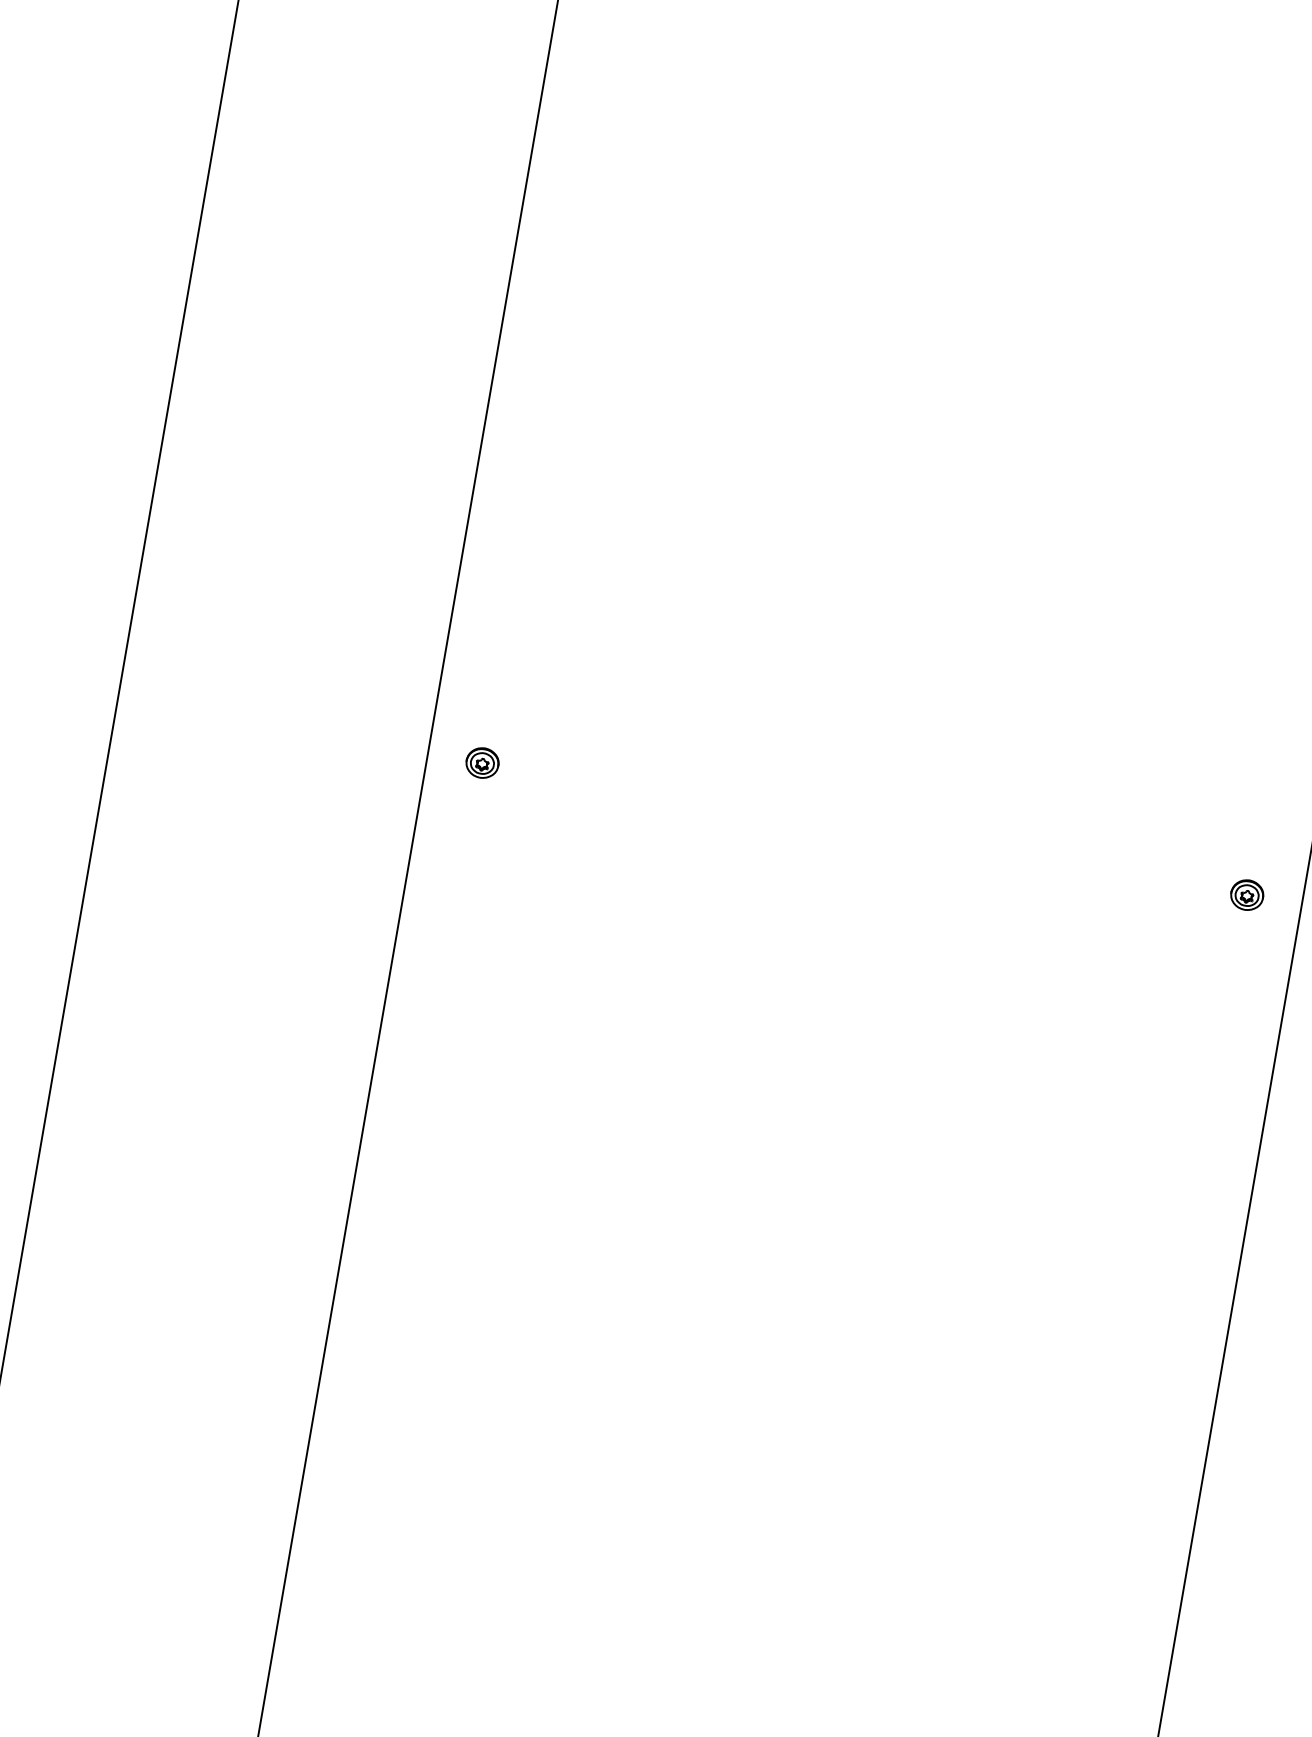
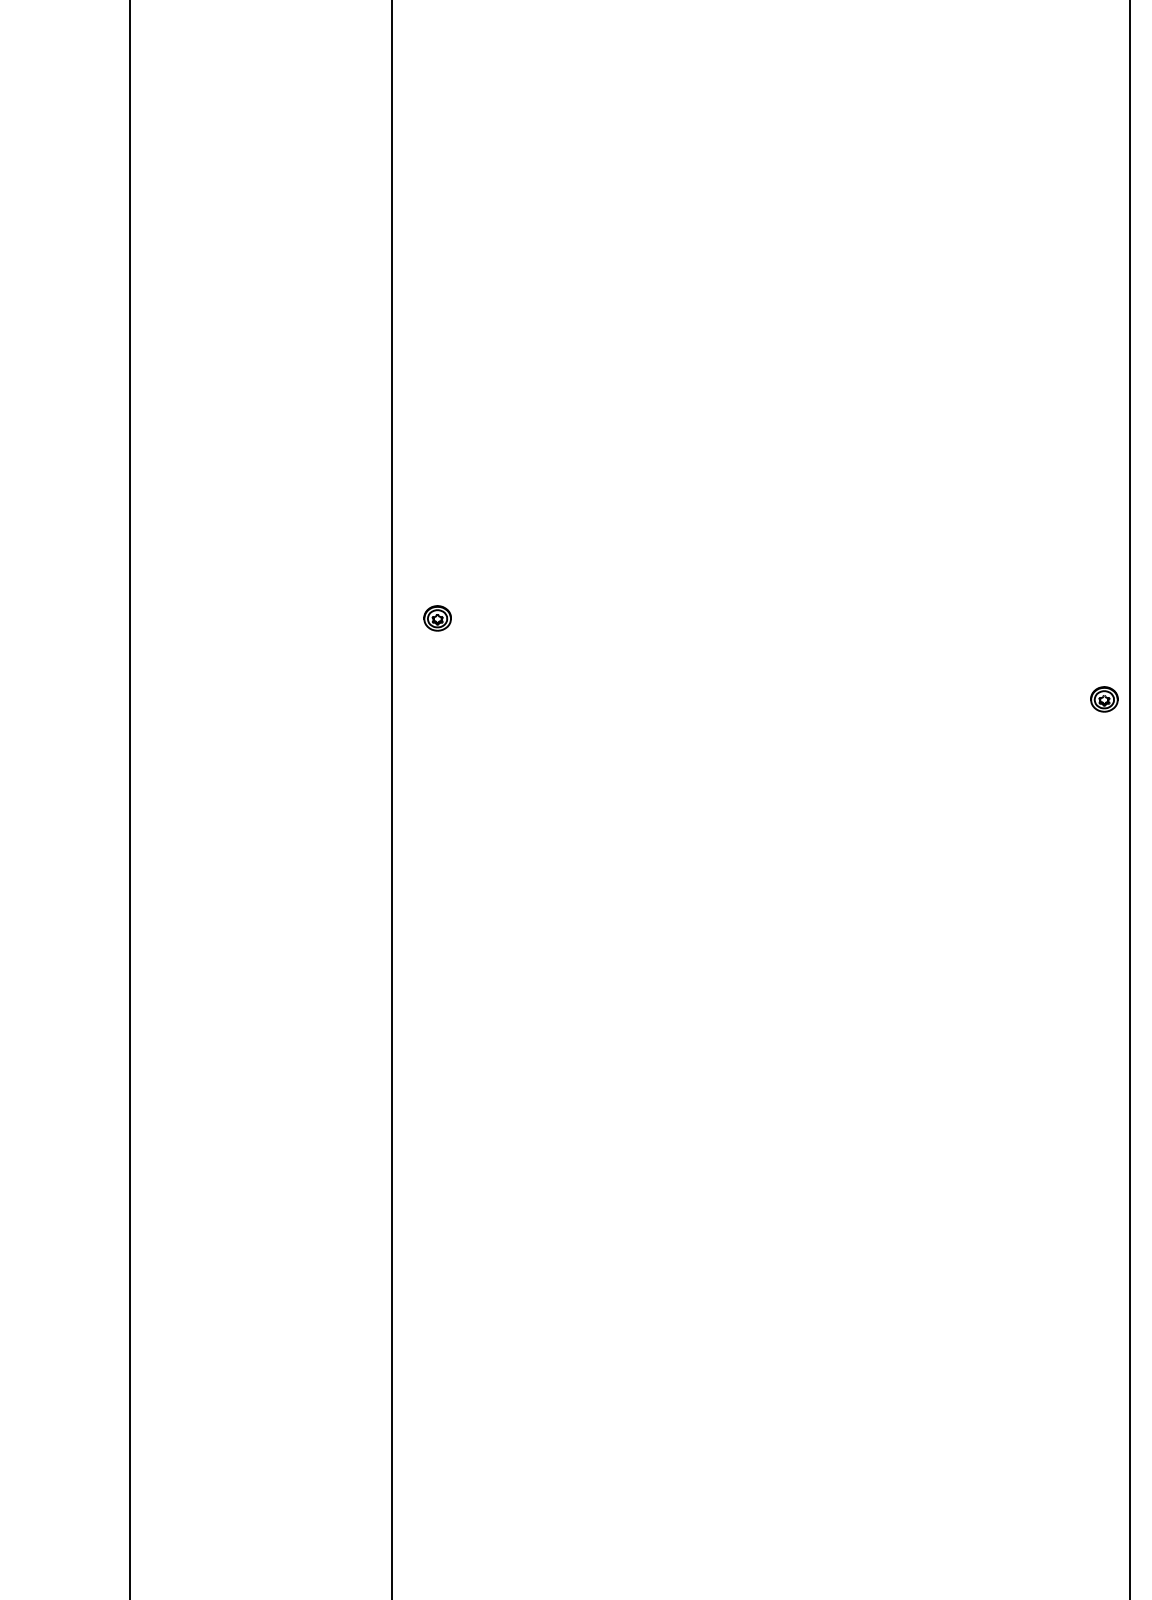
part: (1247, 895) -> (1104, 699), moved

